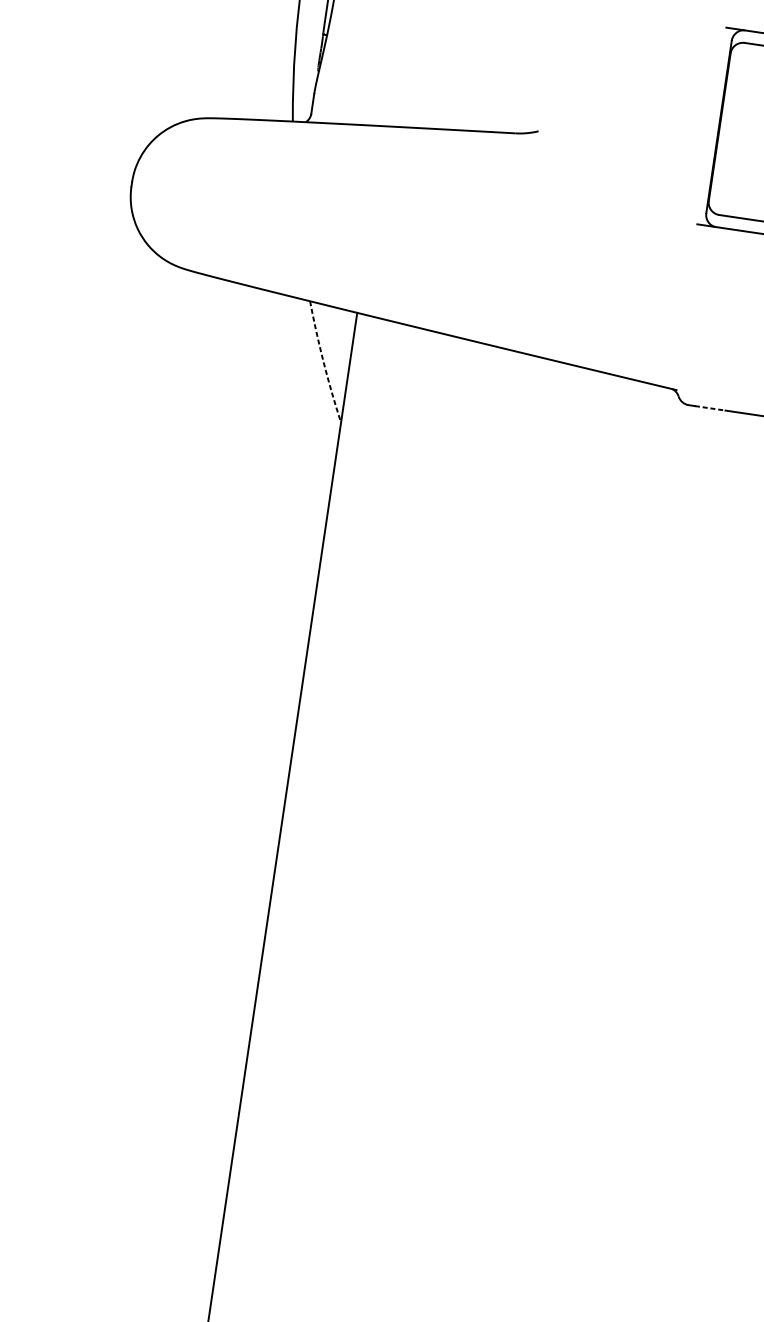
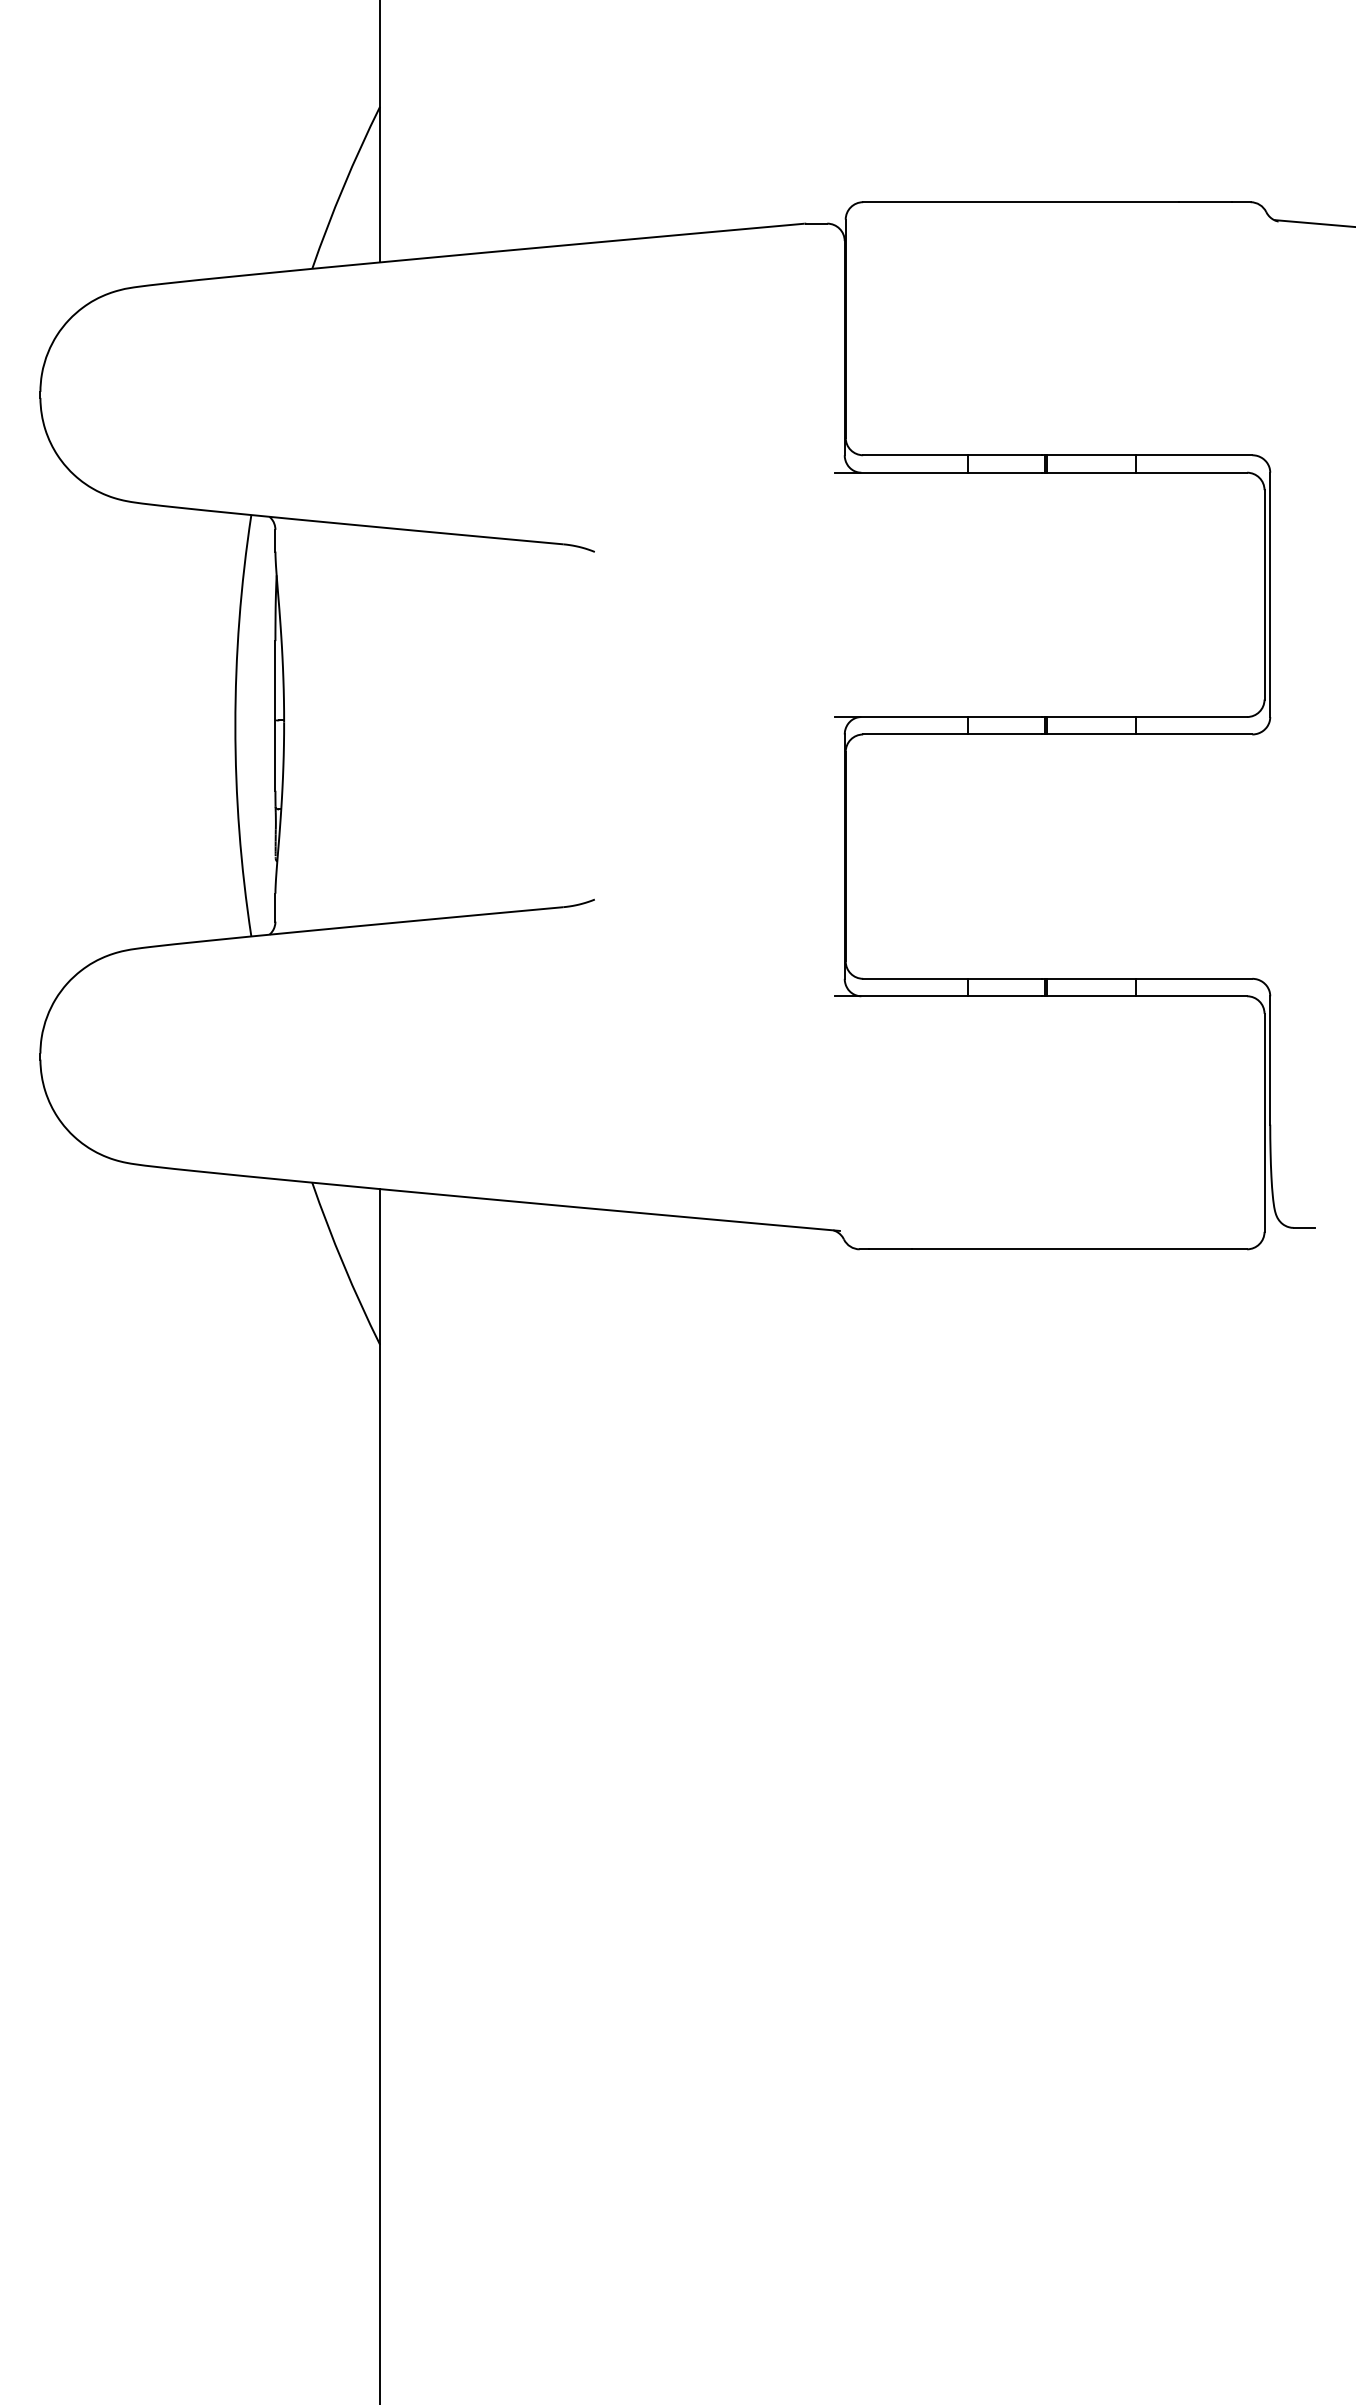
arc: (323, 362) -> (343, 1264), dashed -> solid
line: (710, 408) -> (890, 1249), dashed -> solid

